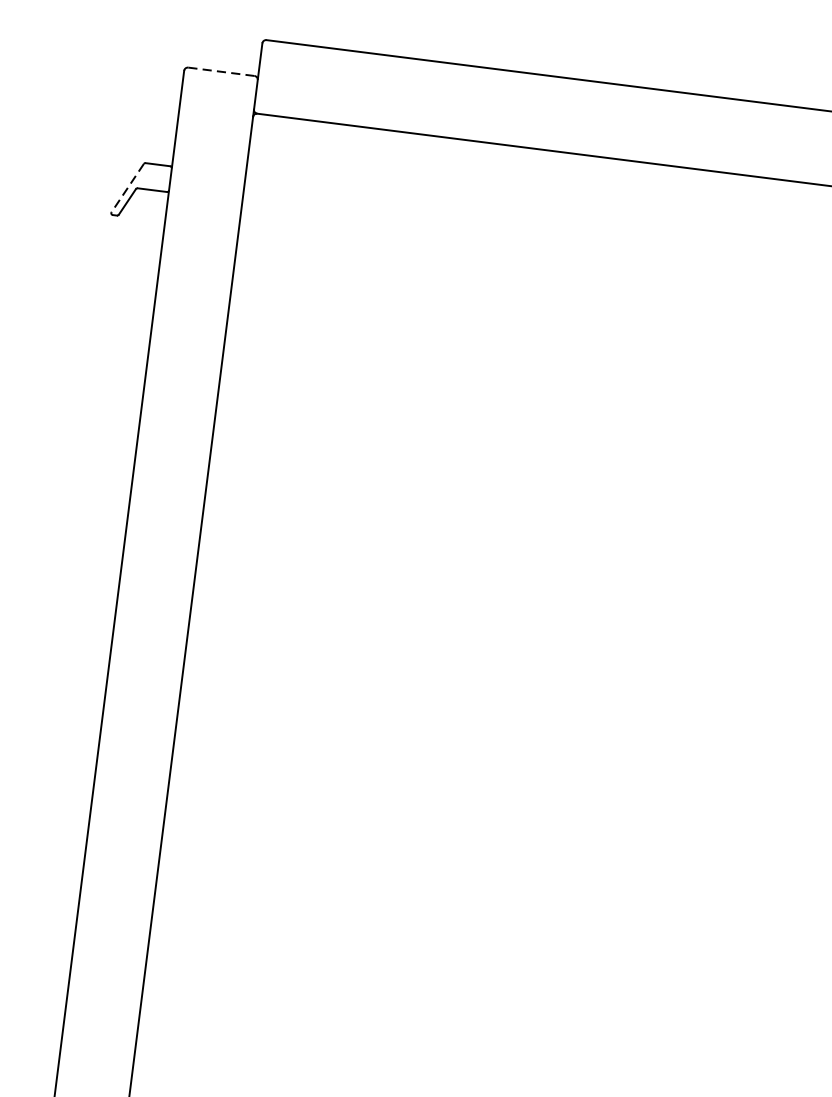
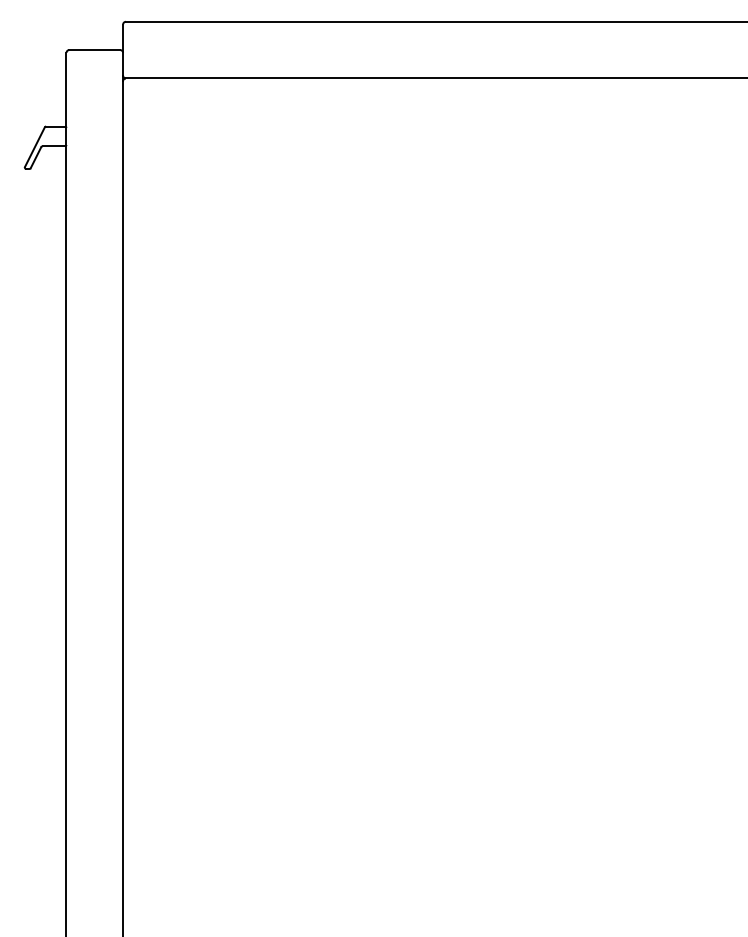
line: (222, 72) -> (95, 50), dashed -> solid
line: (127, 188) -> (34, 147), dashed -> solid

